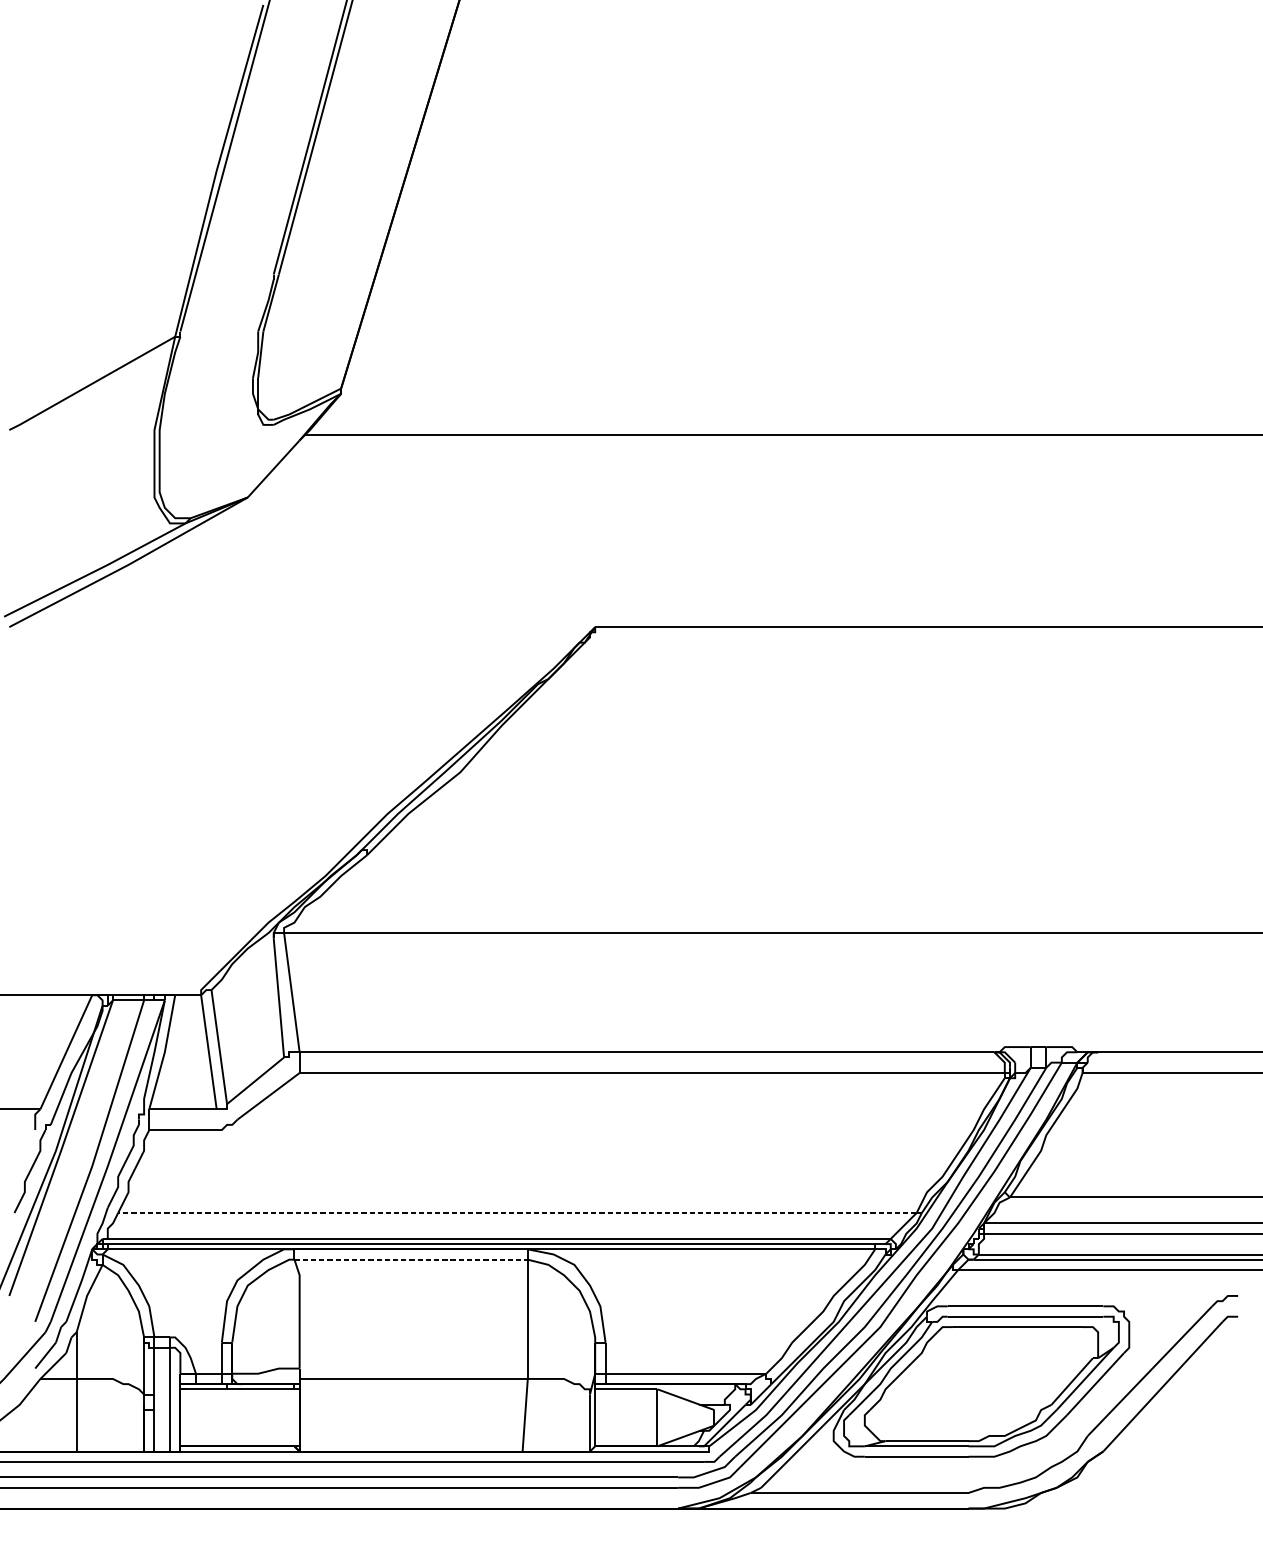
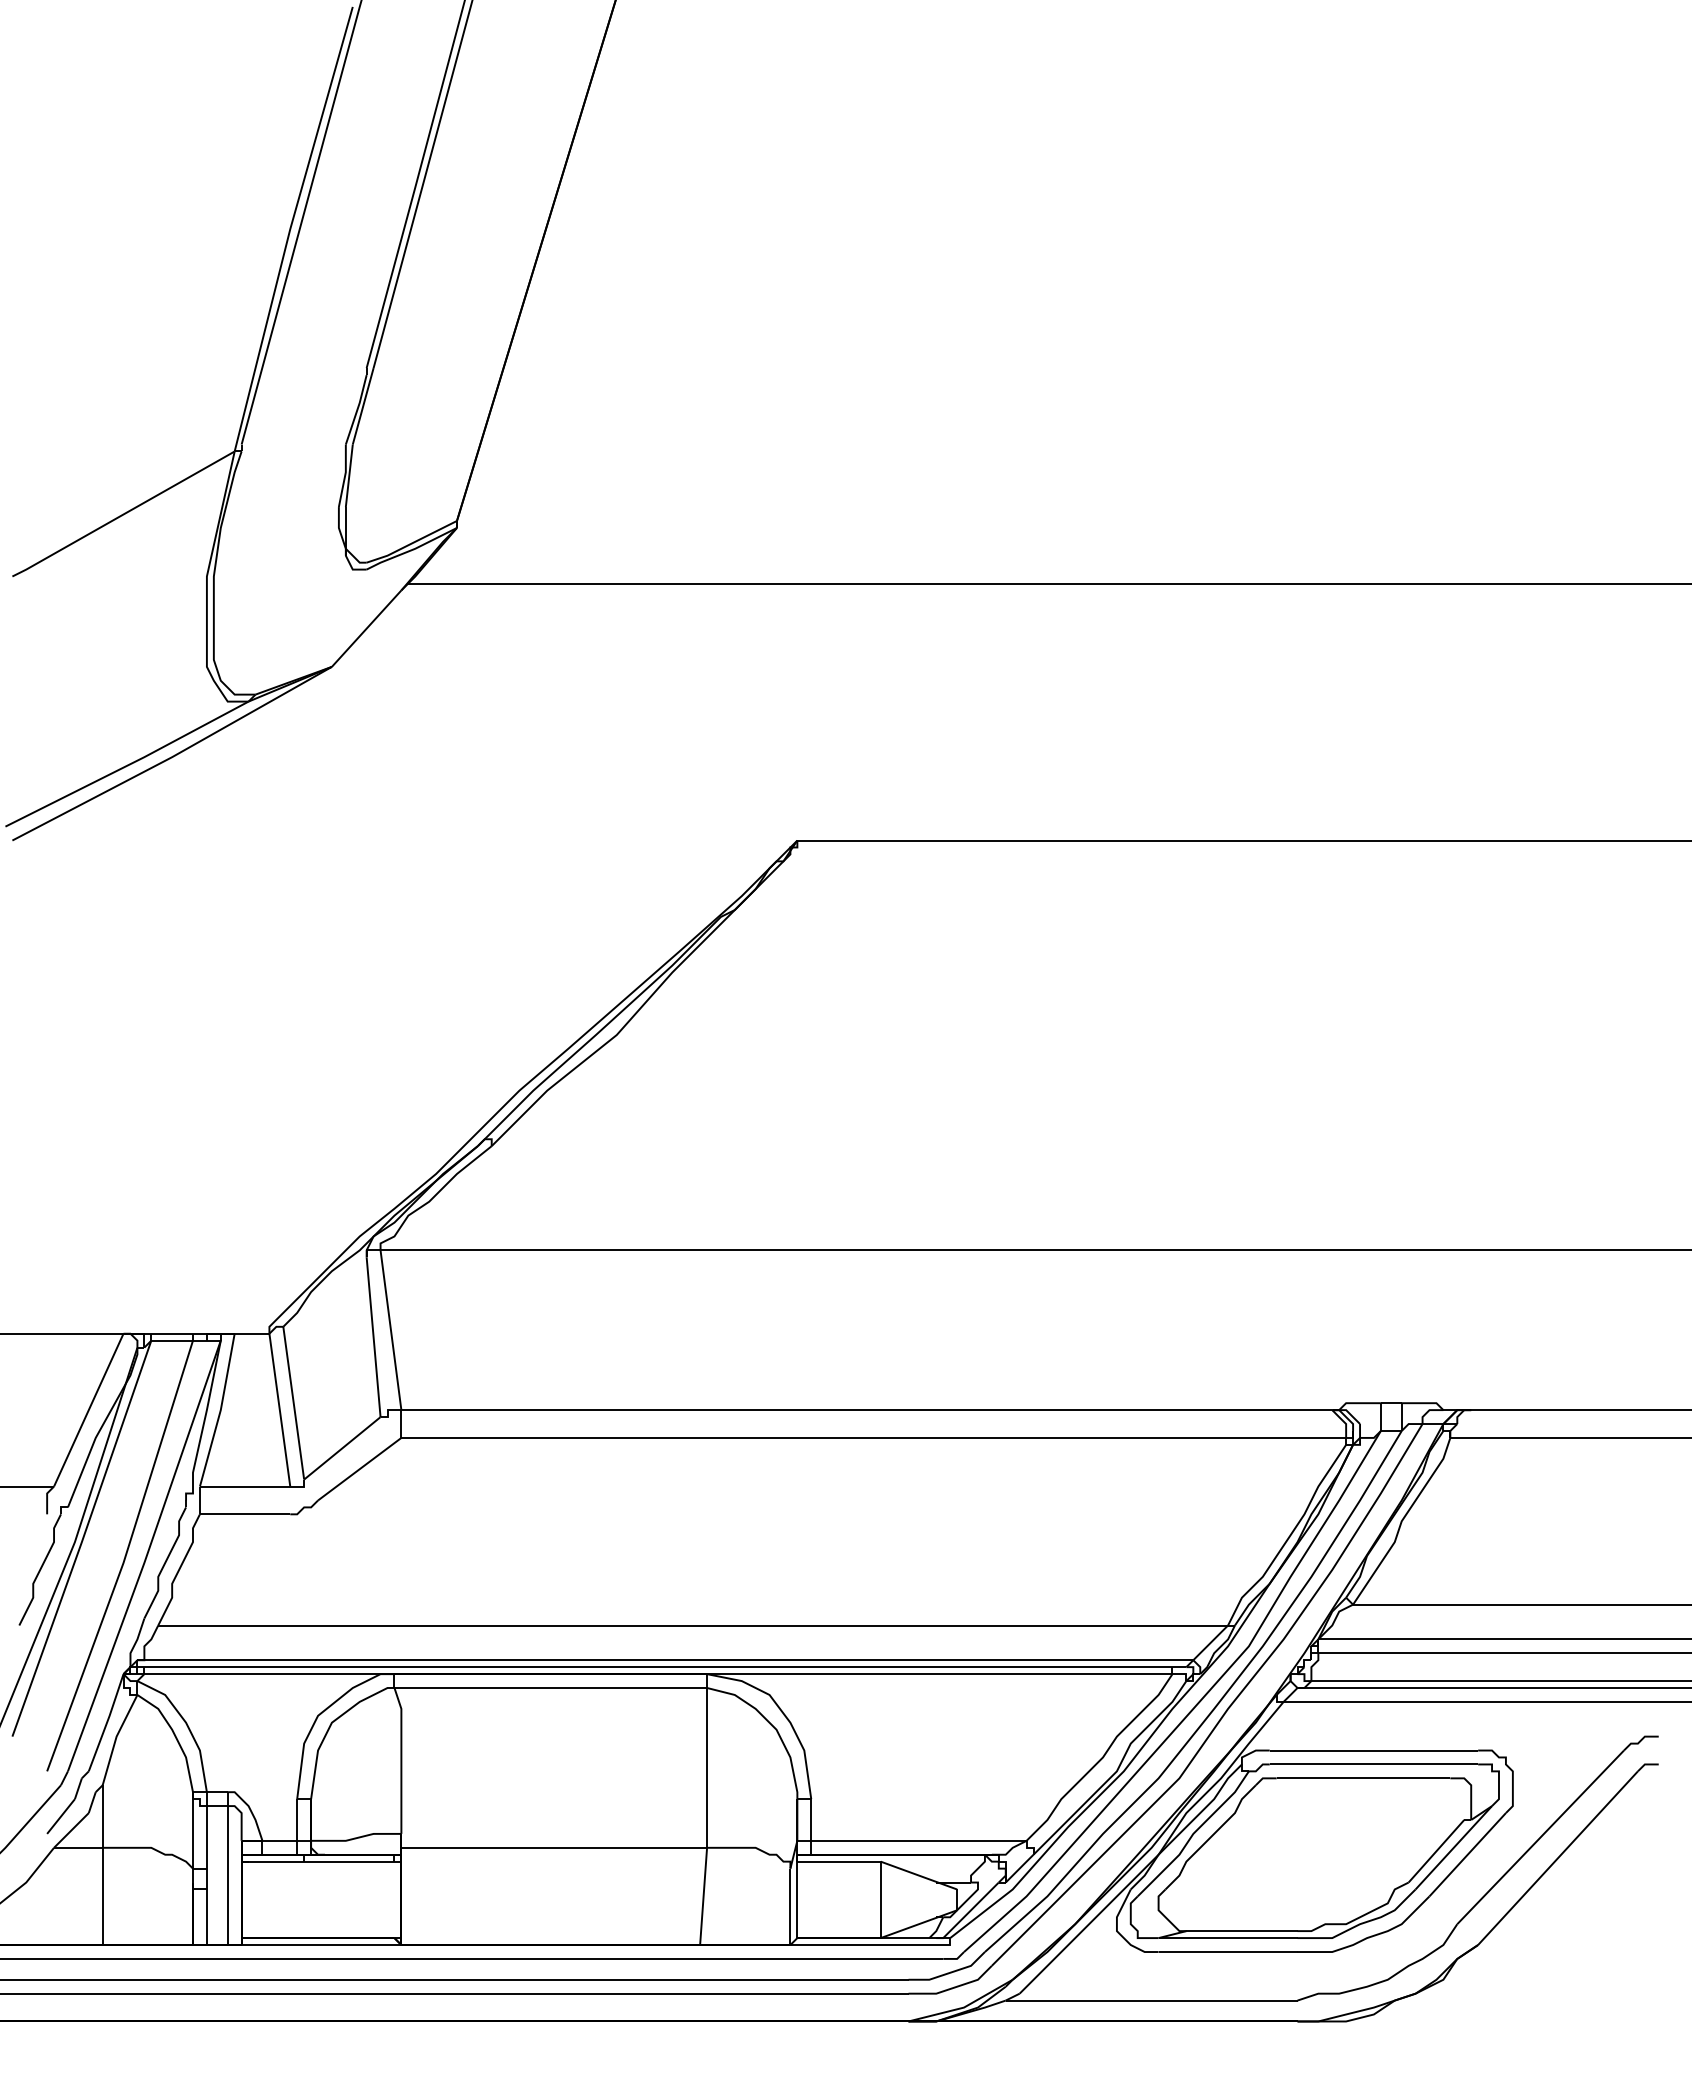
line: (517, 1213) -> (693, 1625), dashed -> solid
line: (411, 1259) -> (551, 1687), dashed -> solid

